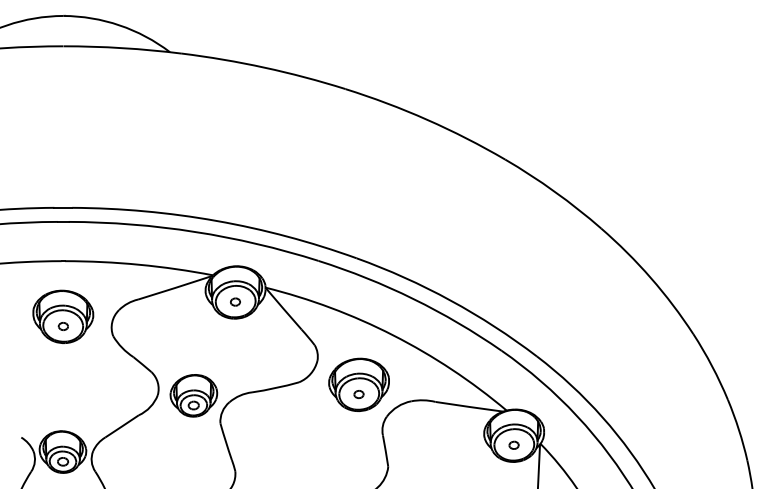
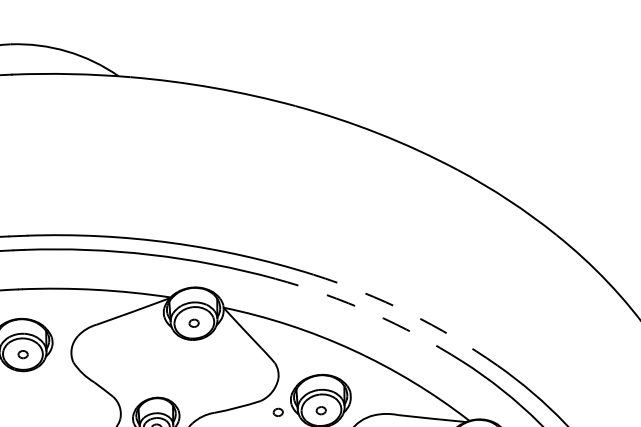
arc: (413, 298) -> (371, 312), solid -> dashed
arc: (450, 300) -> (408, 313), solid -> dashed
part: (315, 394) -> (277, 412), added

